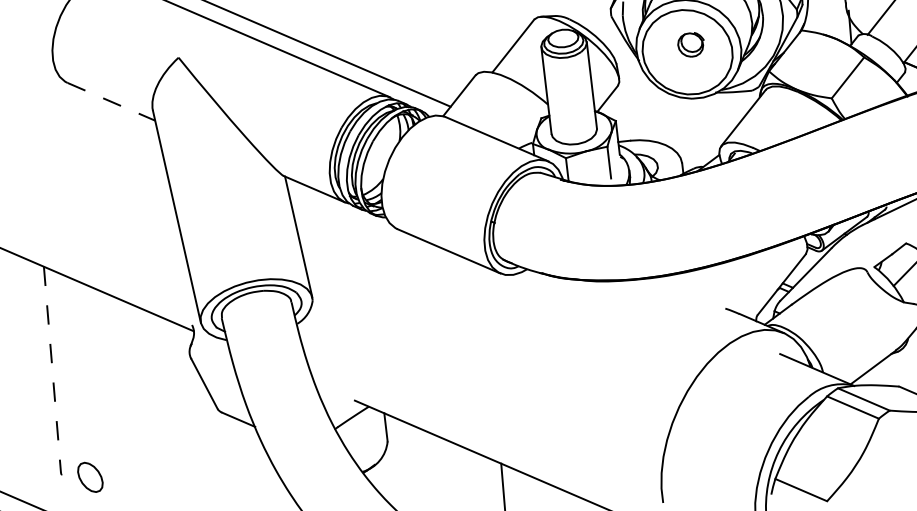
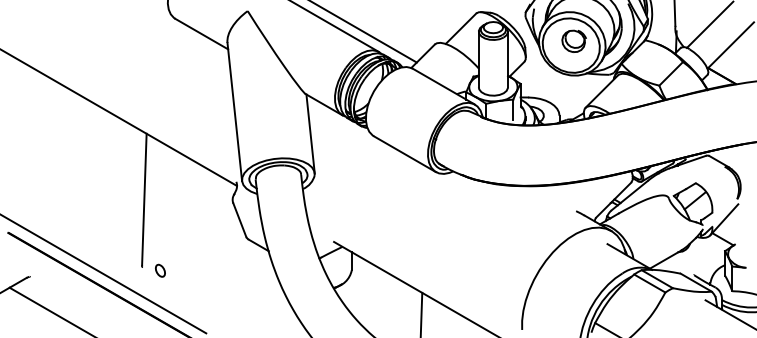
part: (690, 43) -> (573, 40), size x1.43
line: (112, 102) -> (202, 34), dashed -> solid
line: (52, 369) -> (144, 199), dashed -> solid
part: (90, 476) -> (160, 270), size x0.62

